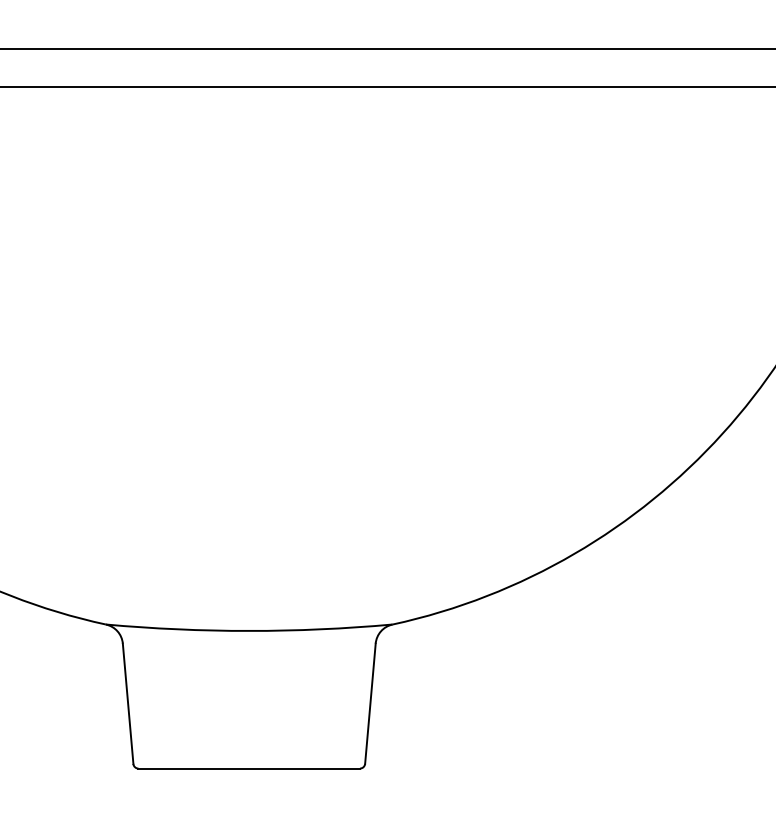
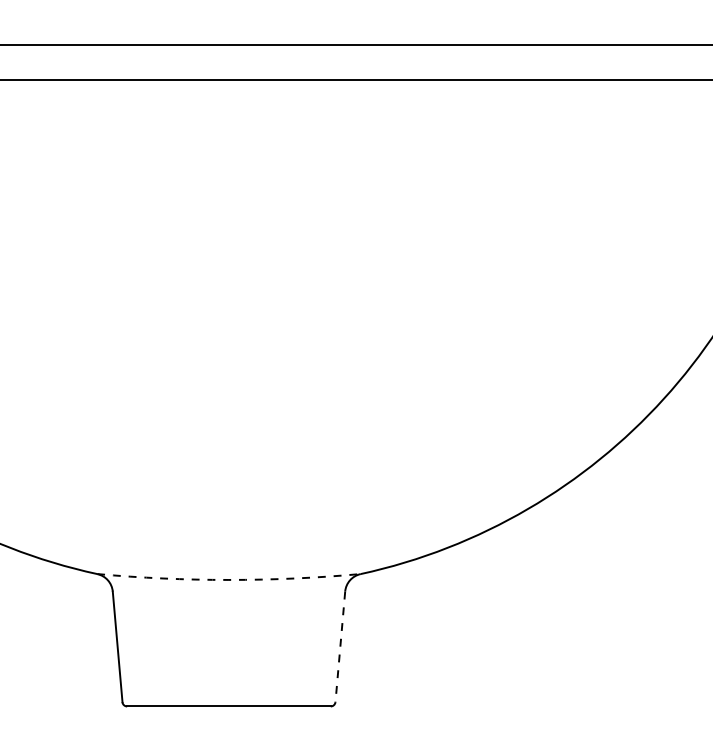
arc: (248, 630) -> (228, 579), solid -> dashed
line: (370, 704) -> (340, 647), solid -> dashed

